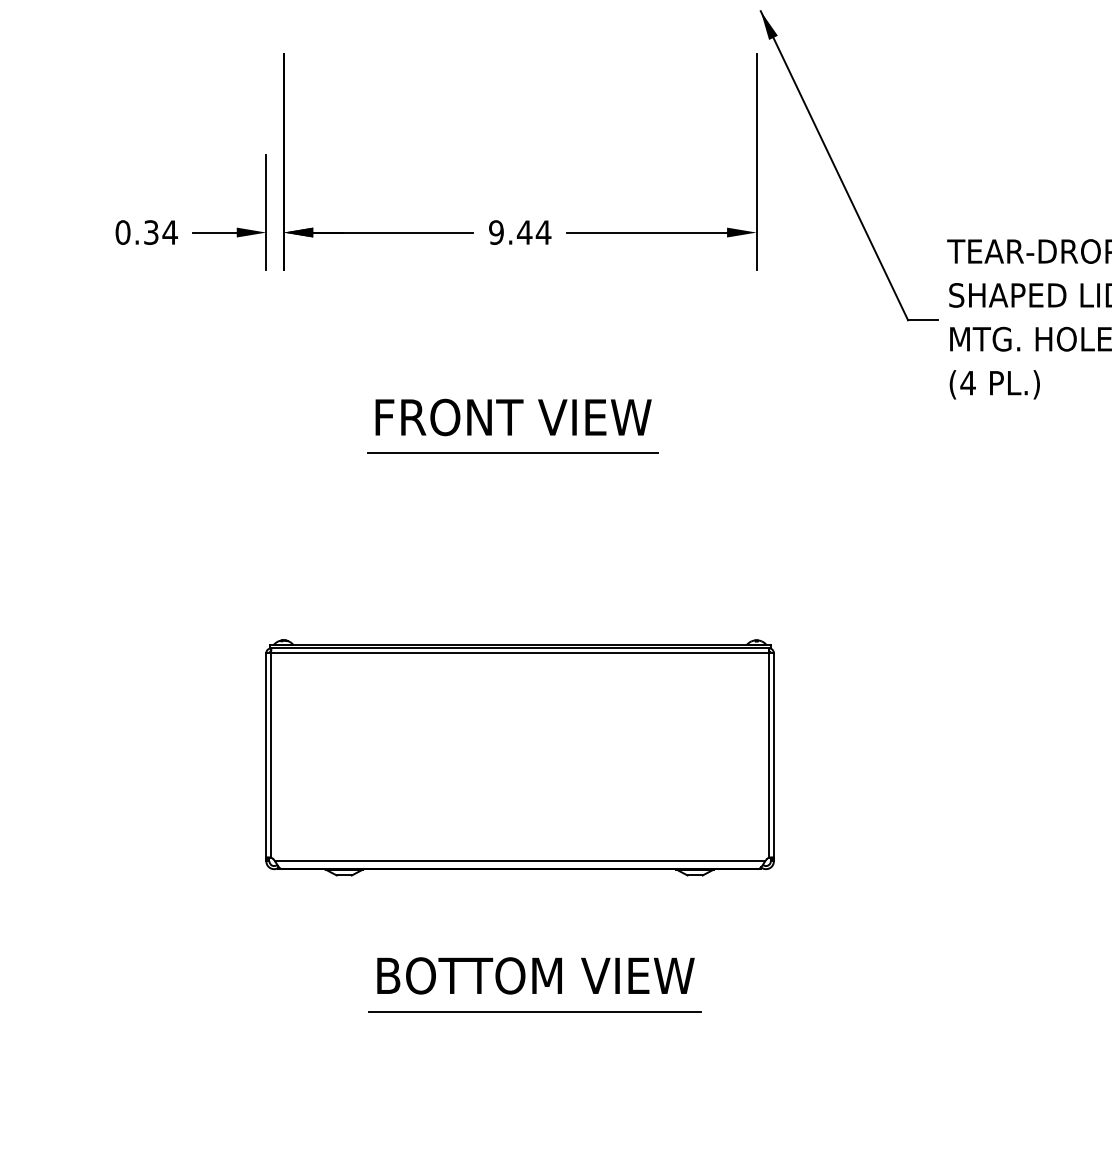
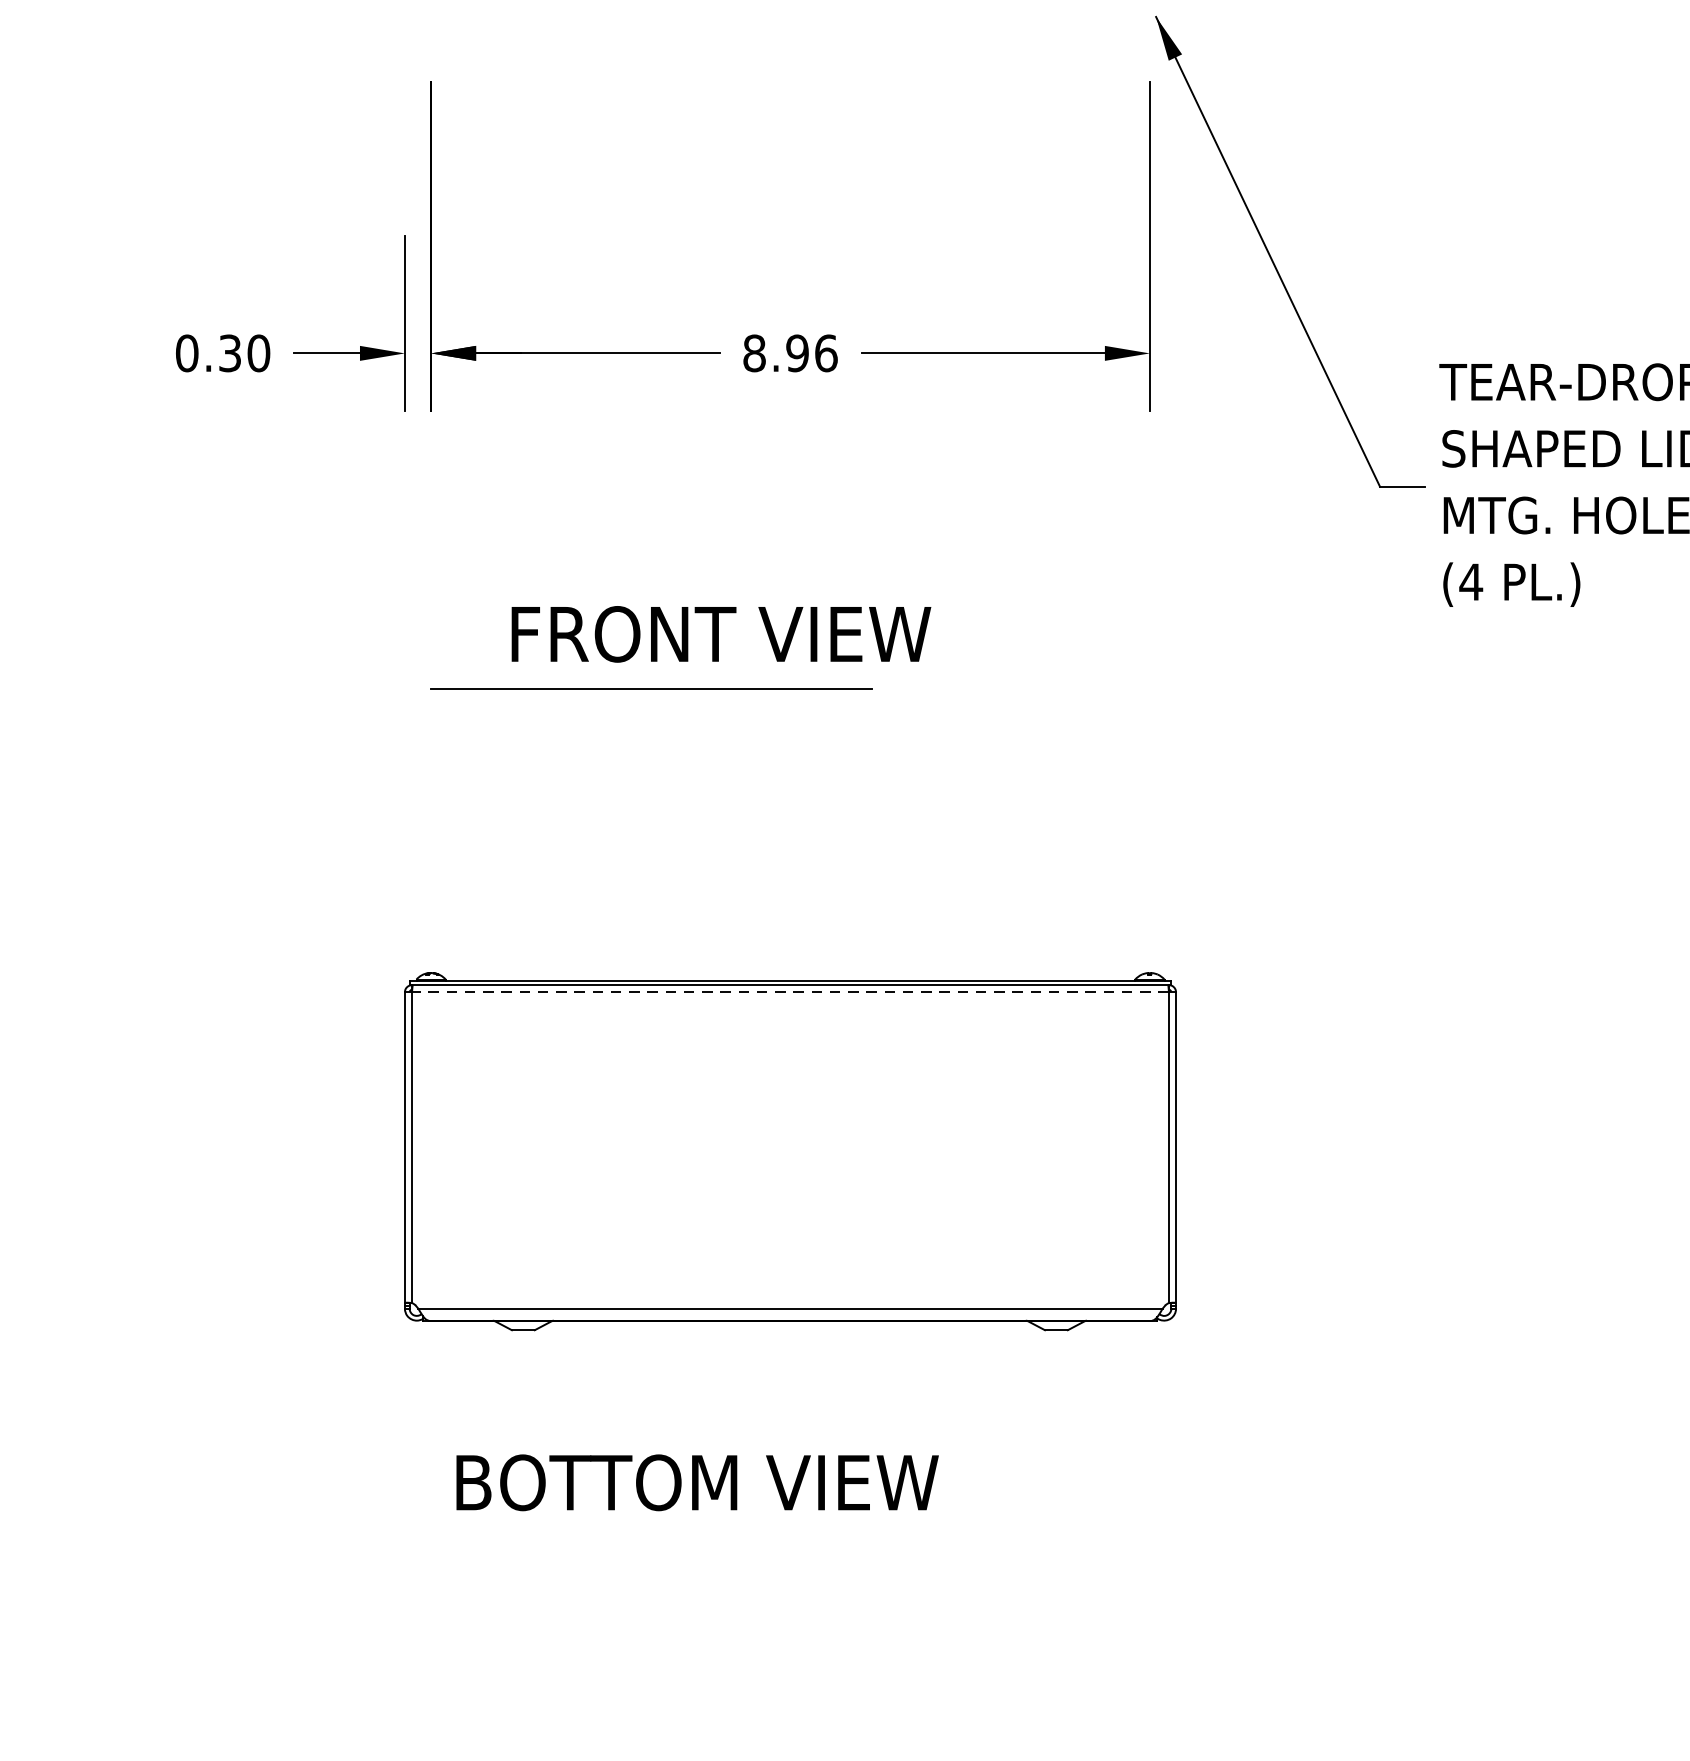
text: (170, 232) -> (259, 353), 0.34 -> 0.30
text: (520, 232) -> (791, 353), 9.44 -> 8.96
text: (513, 417) -> (721, 634), moved
line: (512, 452) -> (651, 687), moved
line: (519, 653) -> (789, 992), solid -> dashed
text: (535, 975) -> (696, 1482), moved
line: (535, 1011) -> (813, 1536), removed

